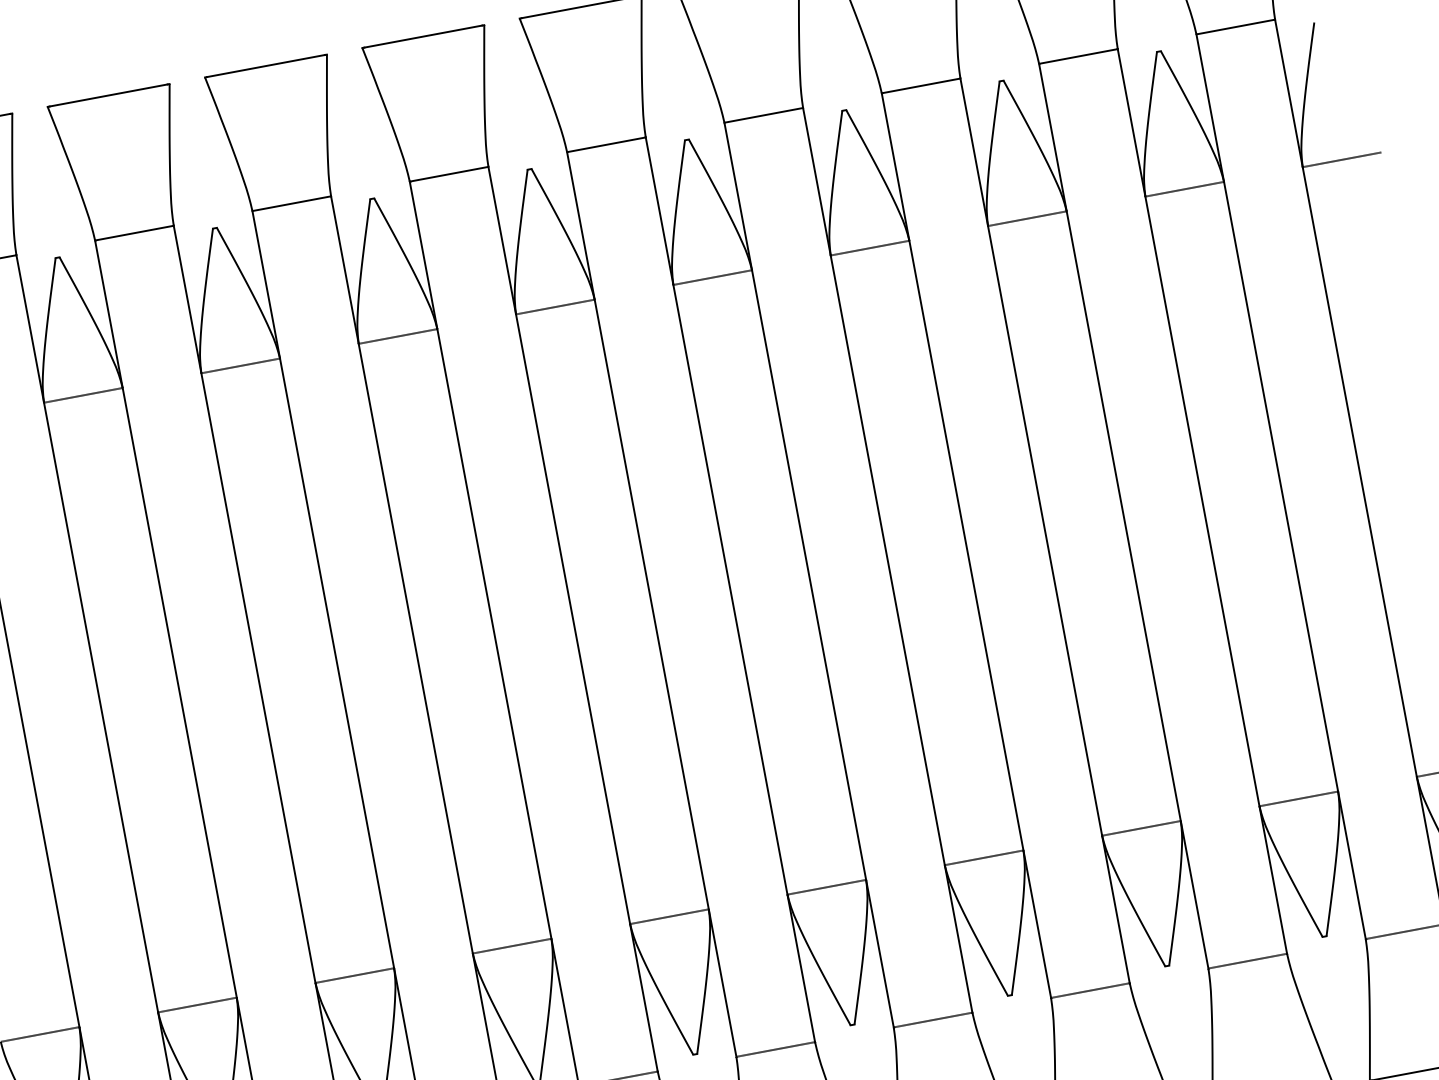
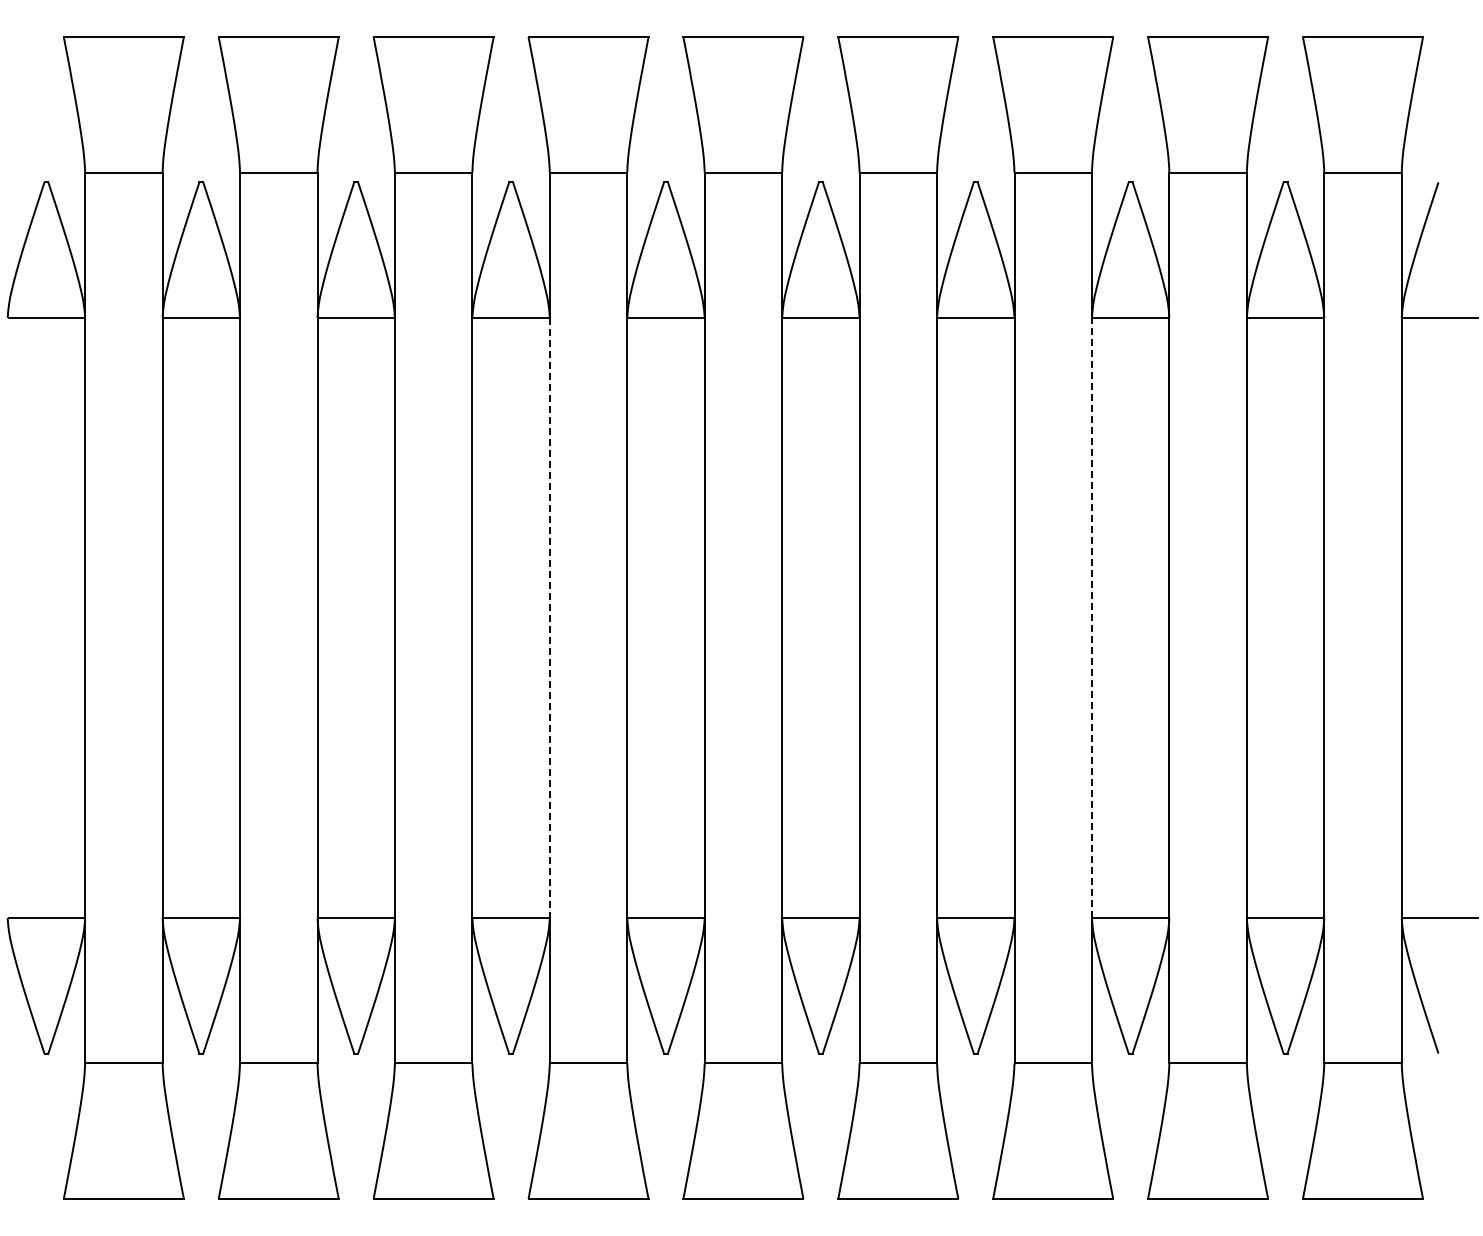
line: (1044, 530) -> (1091, 617), solid -> dashed
line: (494, 634) -> (549, 618), solid -> dashed

